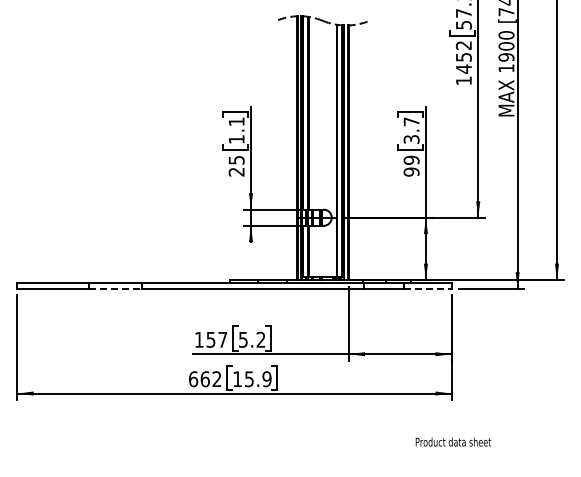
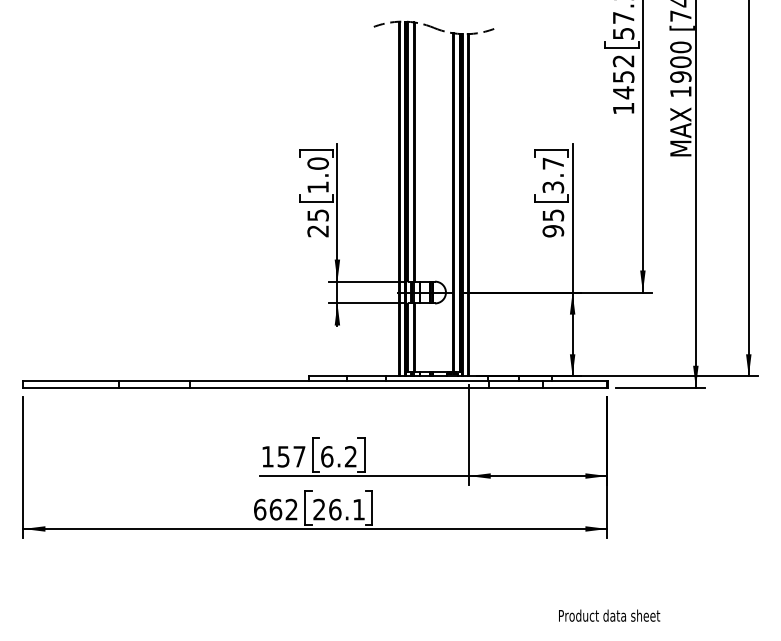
text: (236, 121) -> (317, 163), 1.1 -> 1.0
text: (411, 159) -> (553, 214), 99 -> 95
line: (115, 288) -> (155, 387), dashed -> solid
line: (428, 288) -> (576, 387), dashed -> solid
text: (243, 339) -> (327, 456), 5.2 -> 6.2
text: (252, 379) -> (339, 510), 15.9 -> 26.1
text: (453, 441) -> (609, 614), moved

